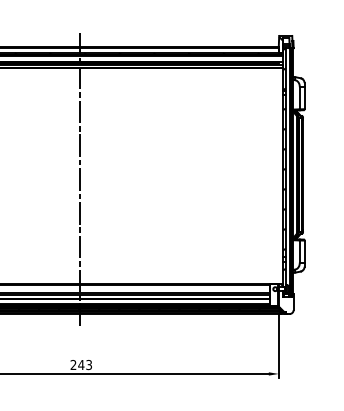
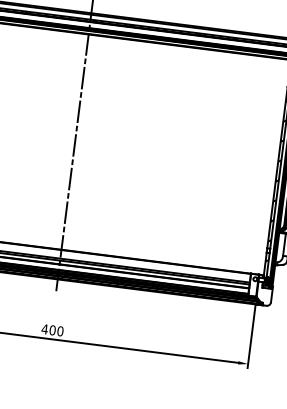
text: (81, 364) -> (52, 329), 243 -> 400

